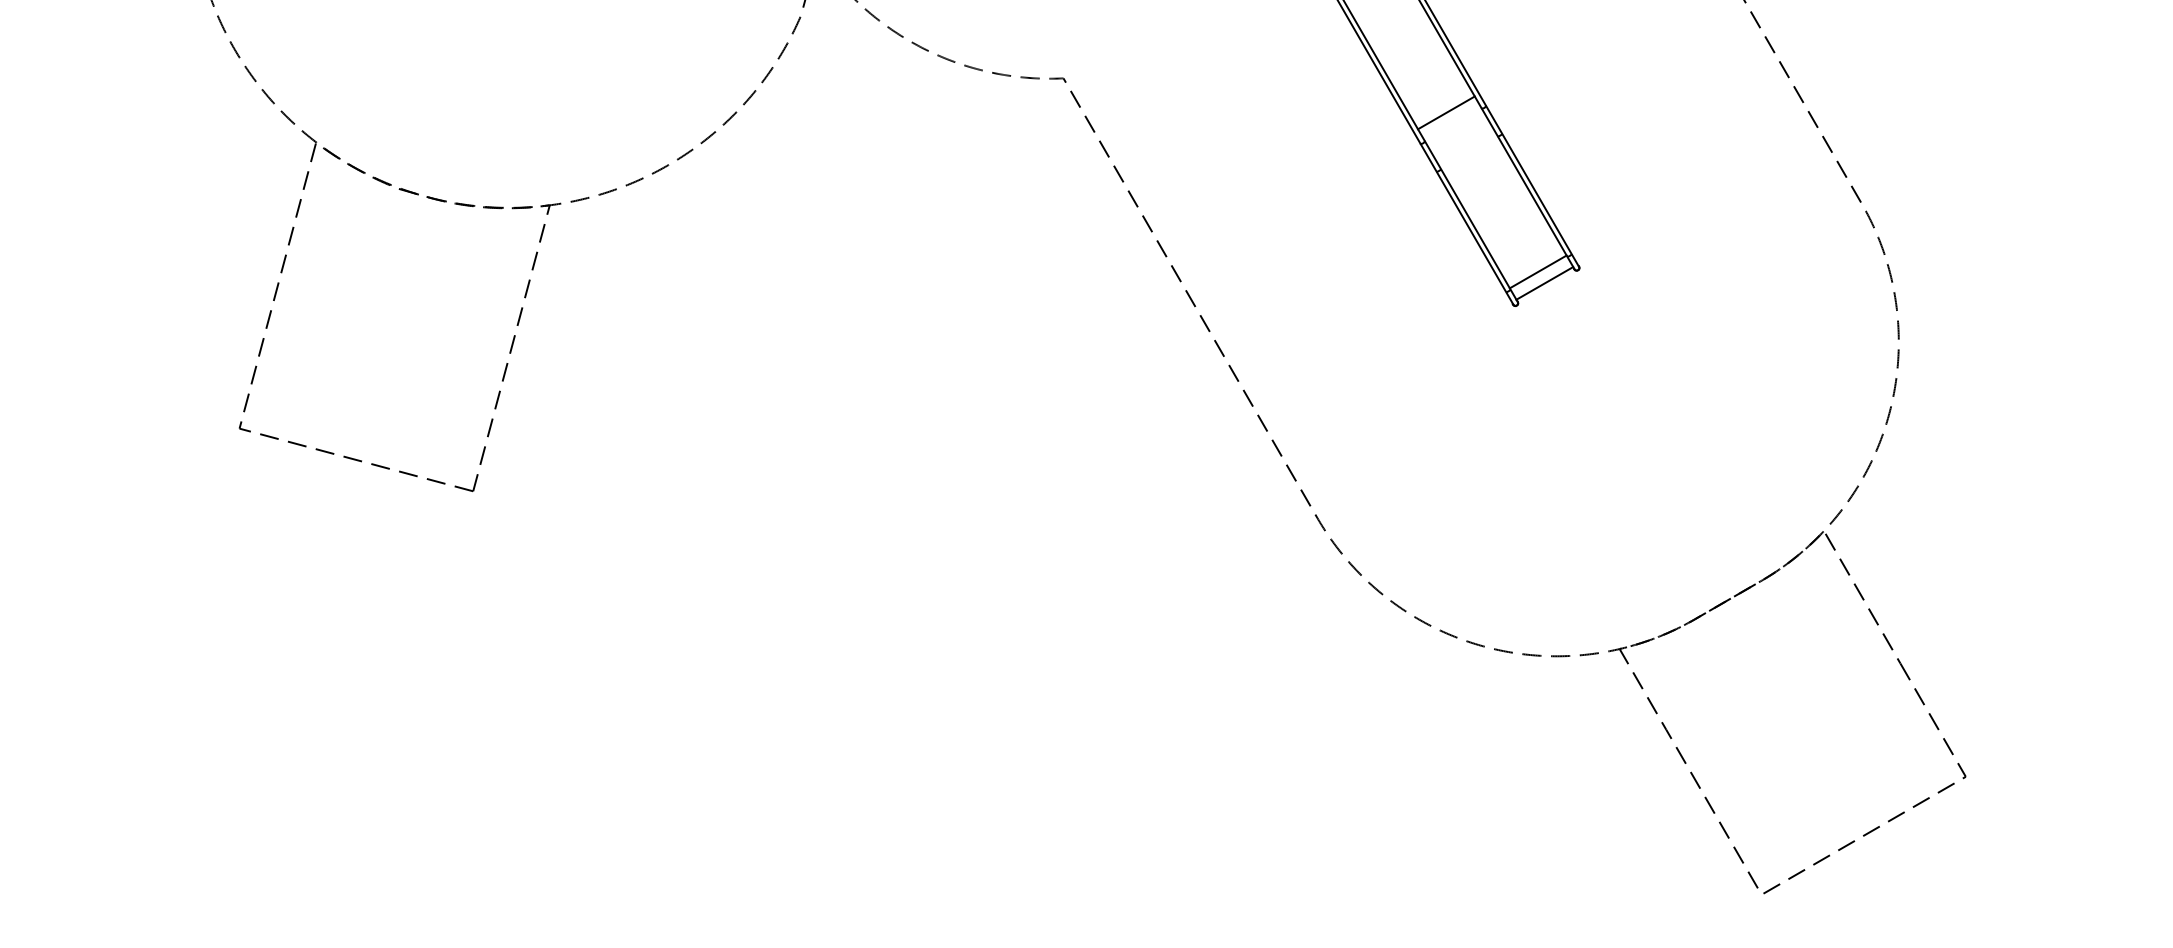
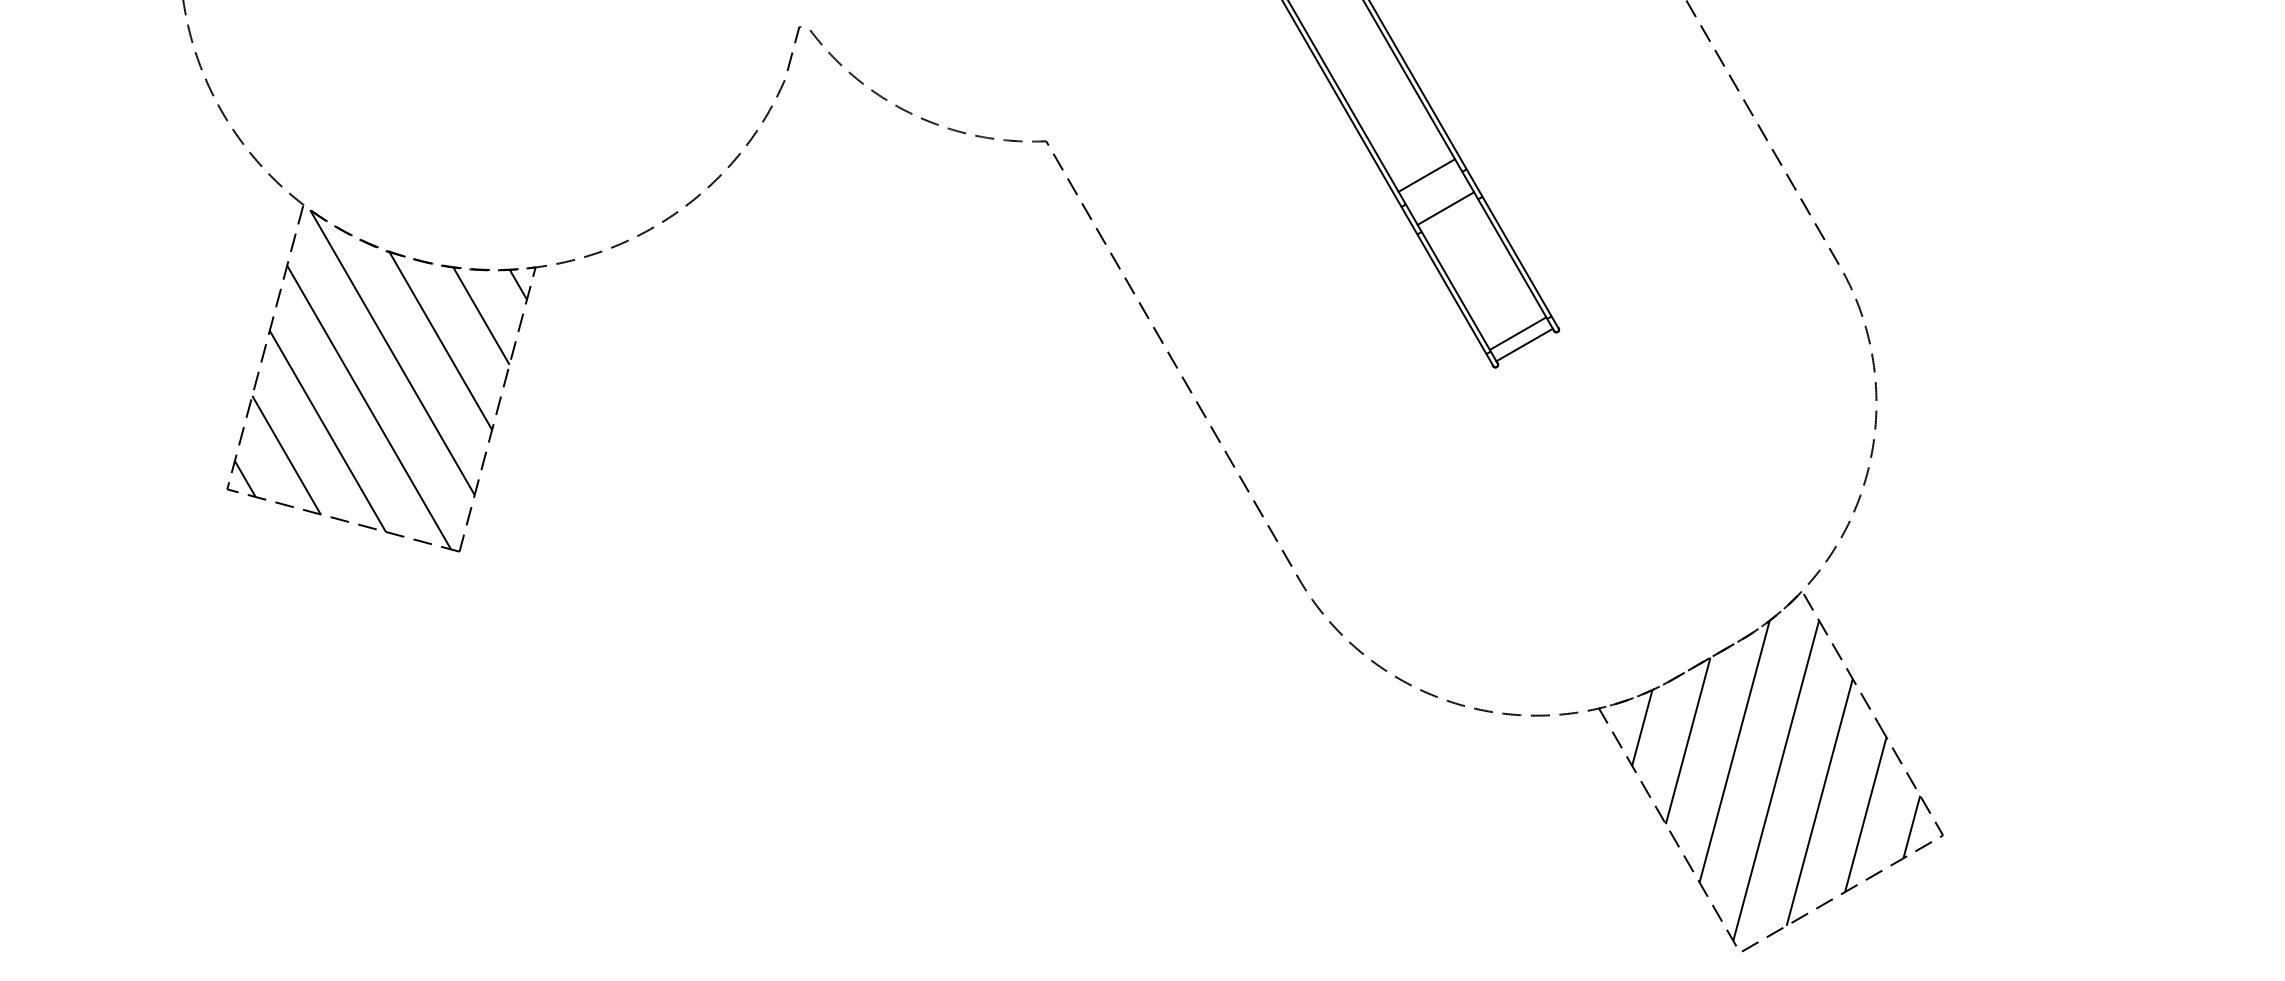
line: (1465, 146) -> (1445, 208), added
hatch: (393, 318) -> (380, 379), added
hatch: (1798, 721) -> (1776, 780), added

